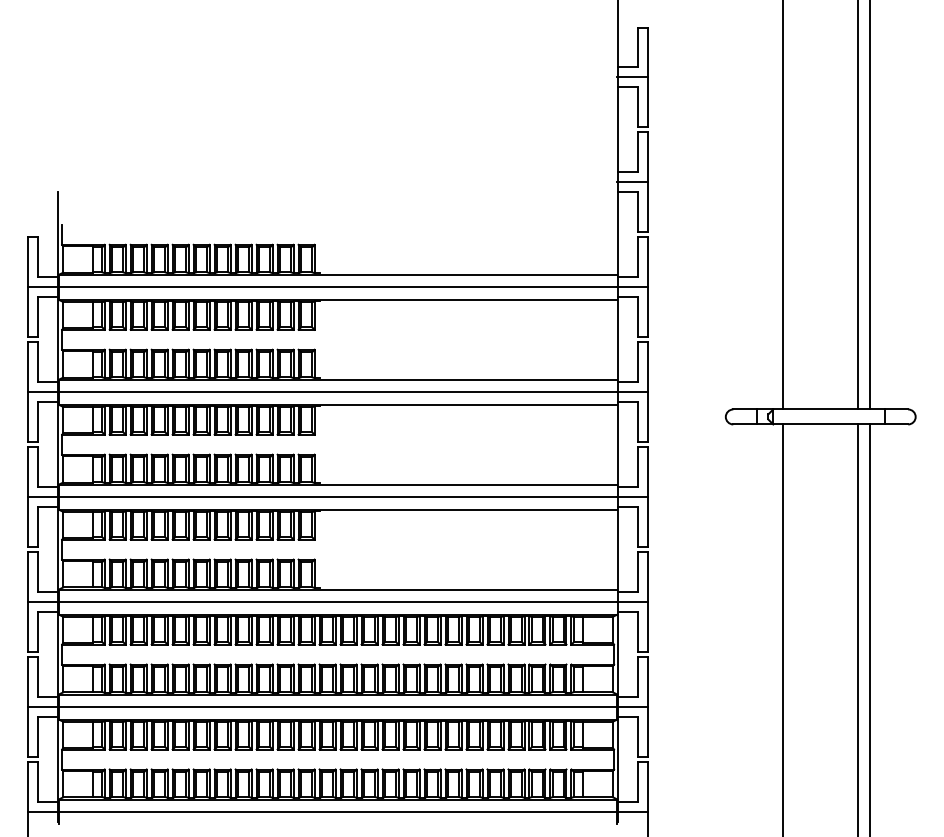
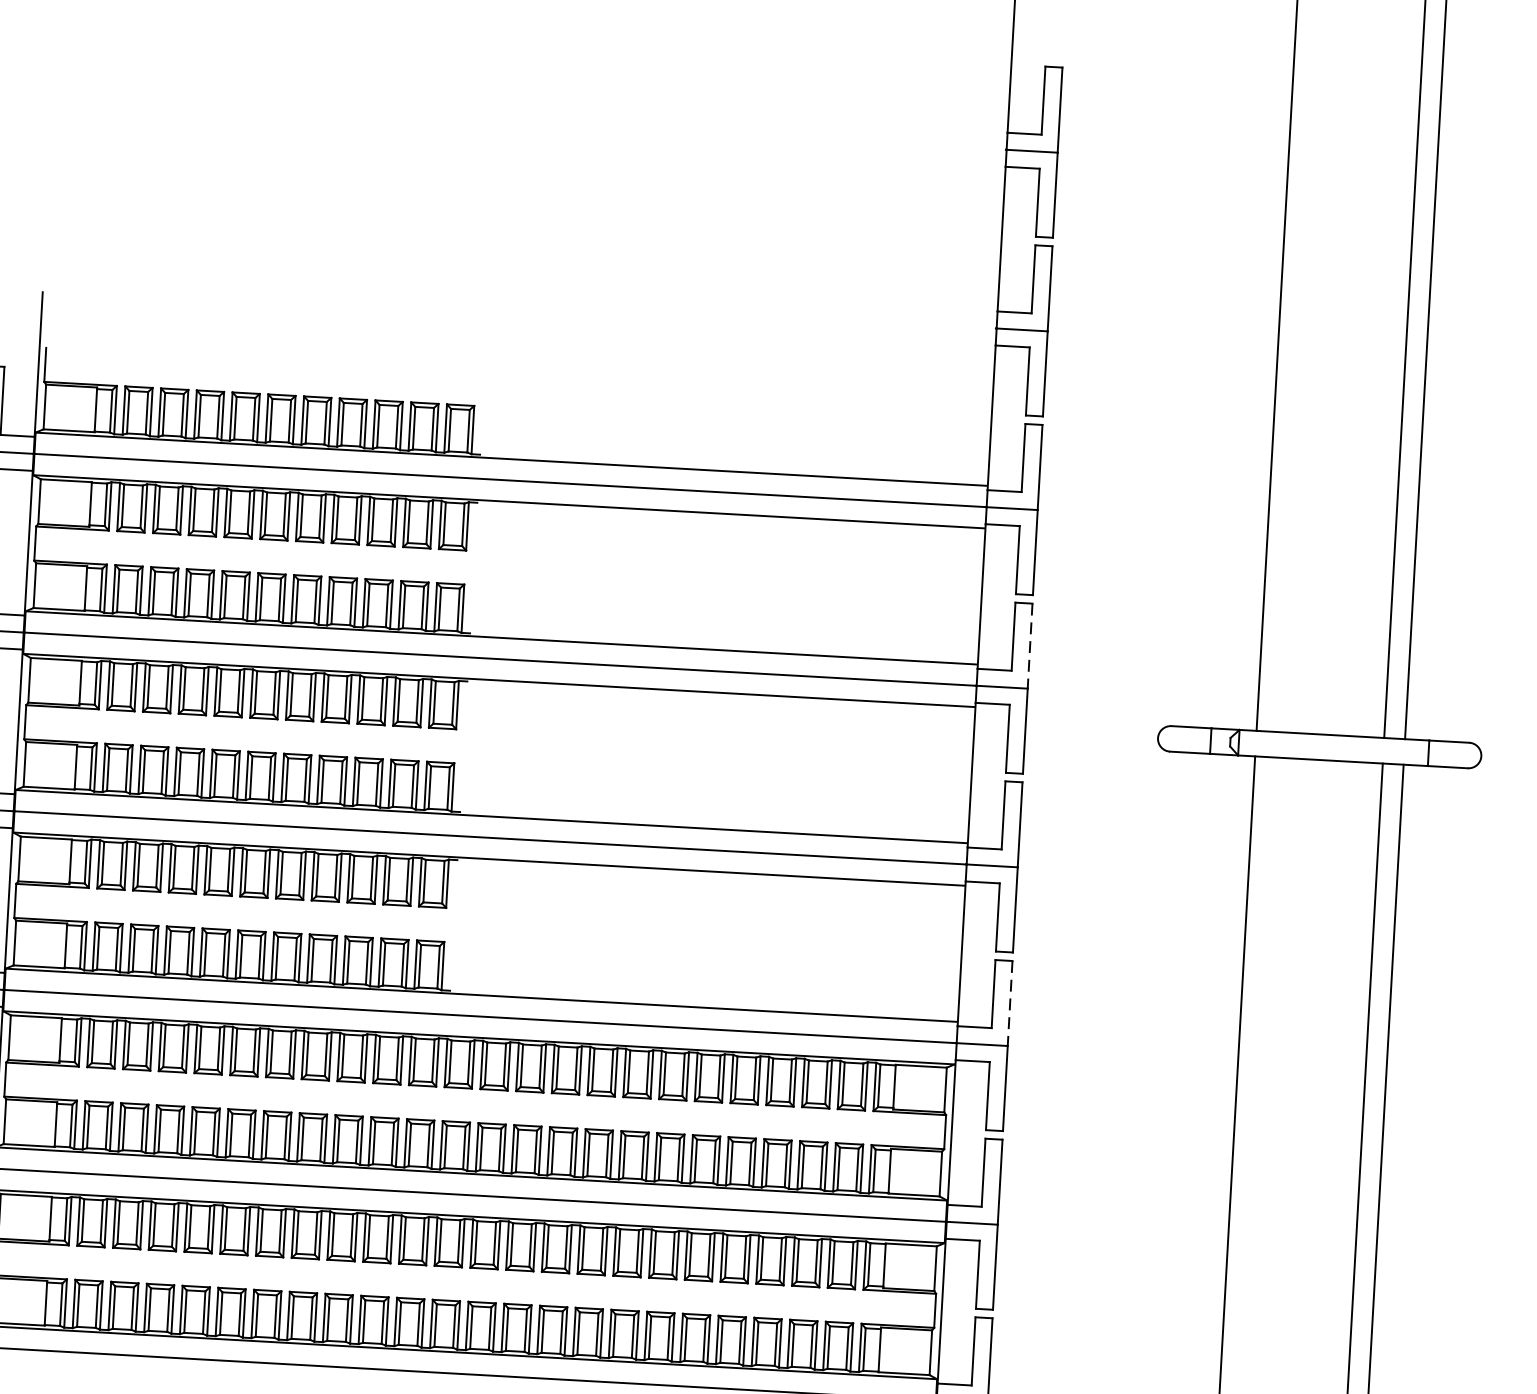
line: (647, 367) -> (1029, 646), solid -> dashed
line: (647, 577) -> (1009, 1004), solid -> dashed

